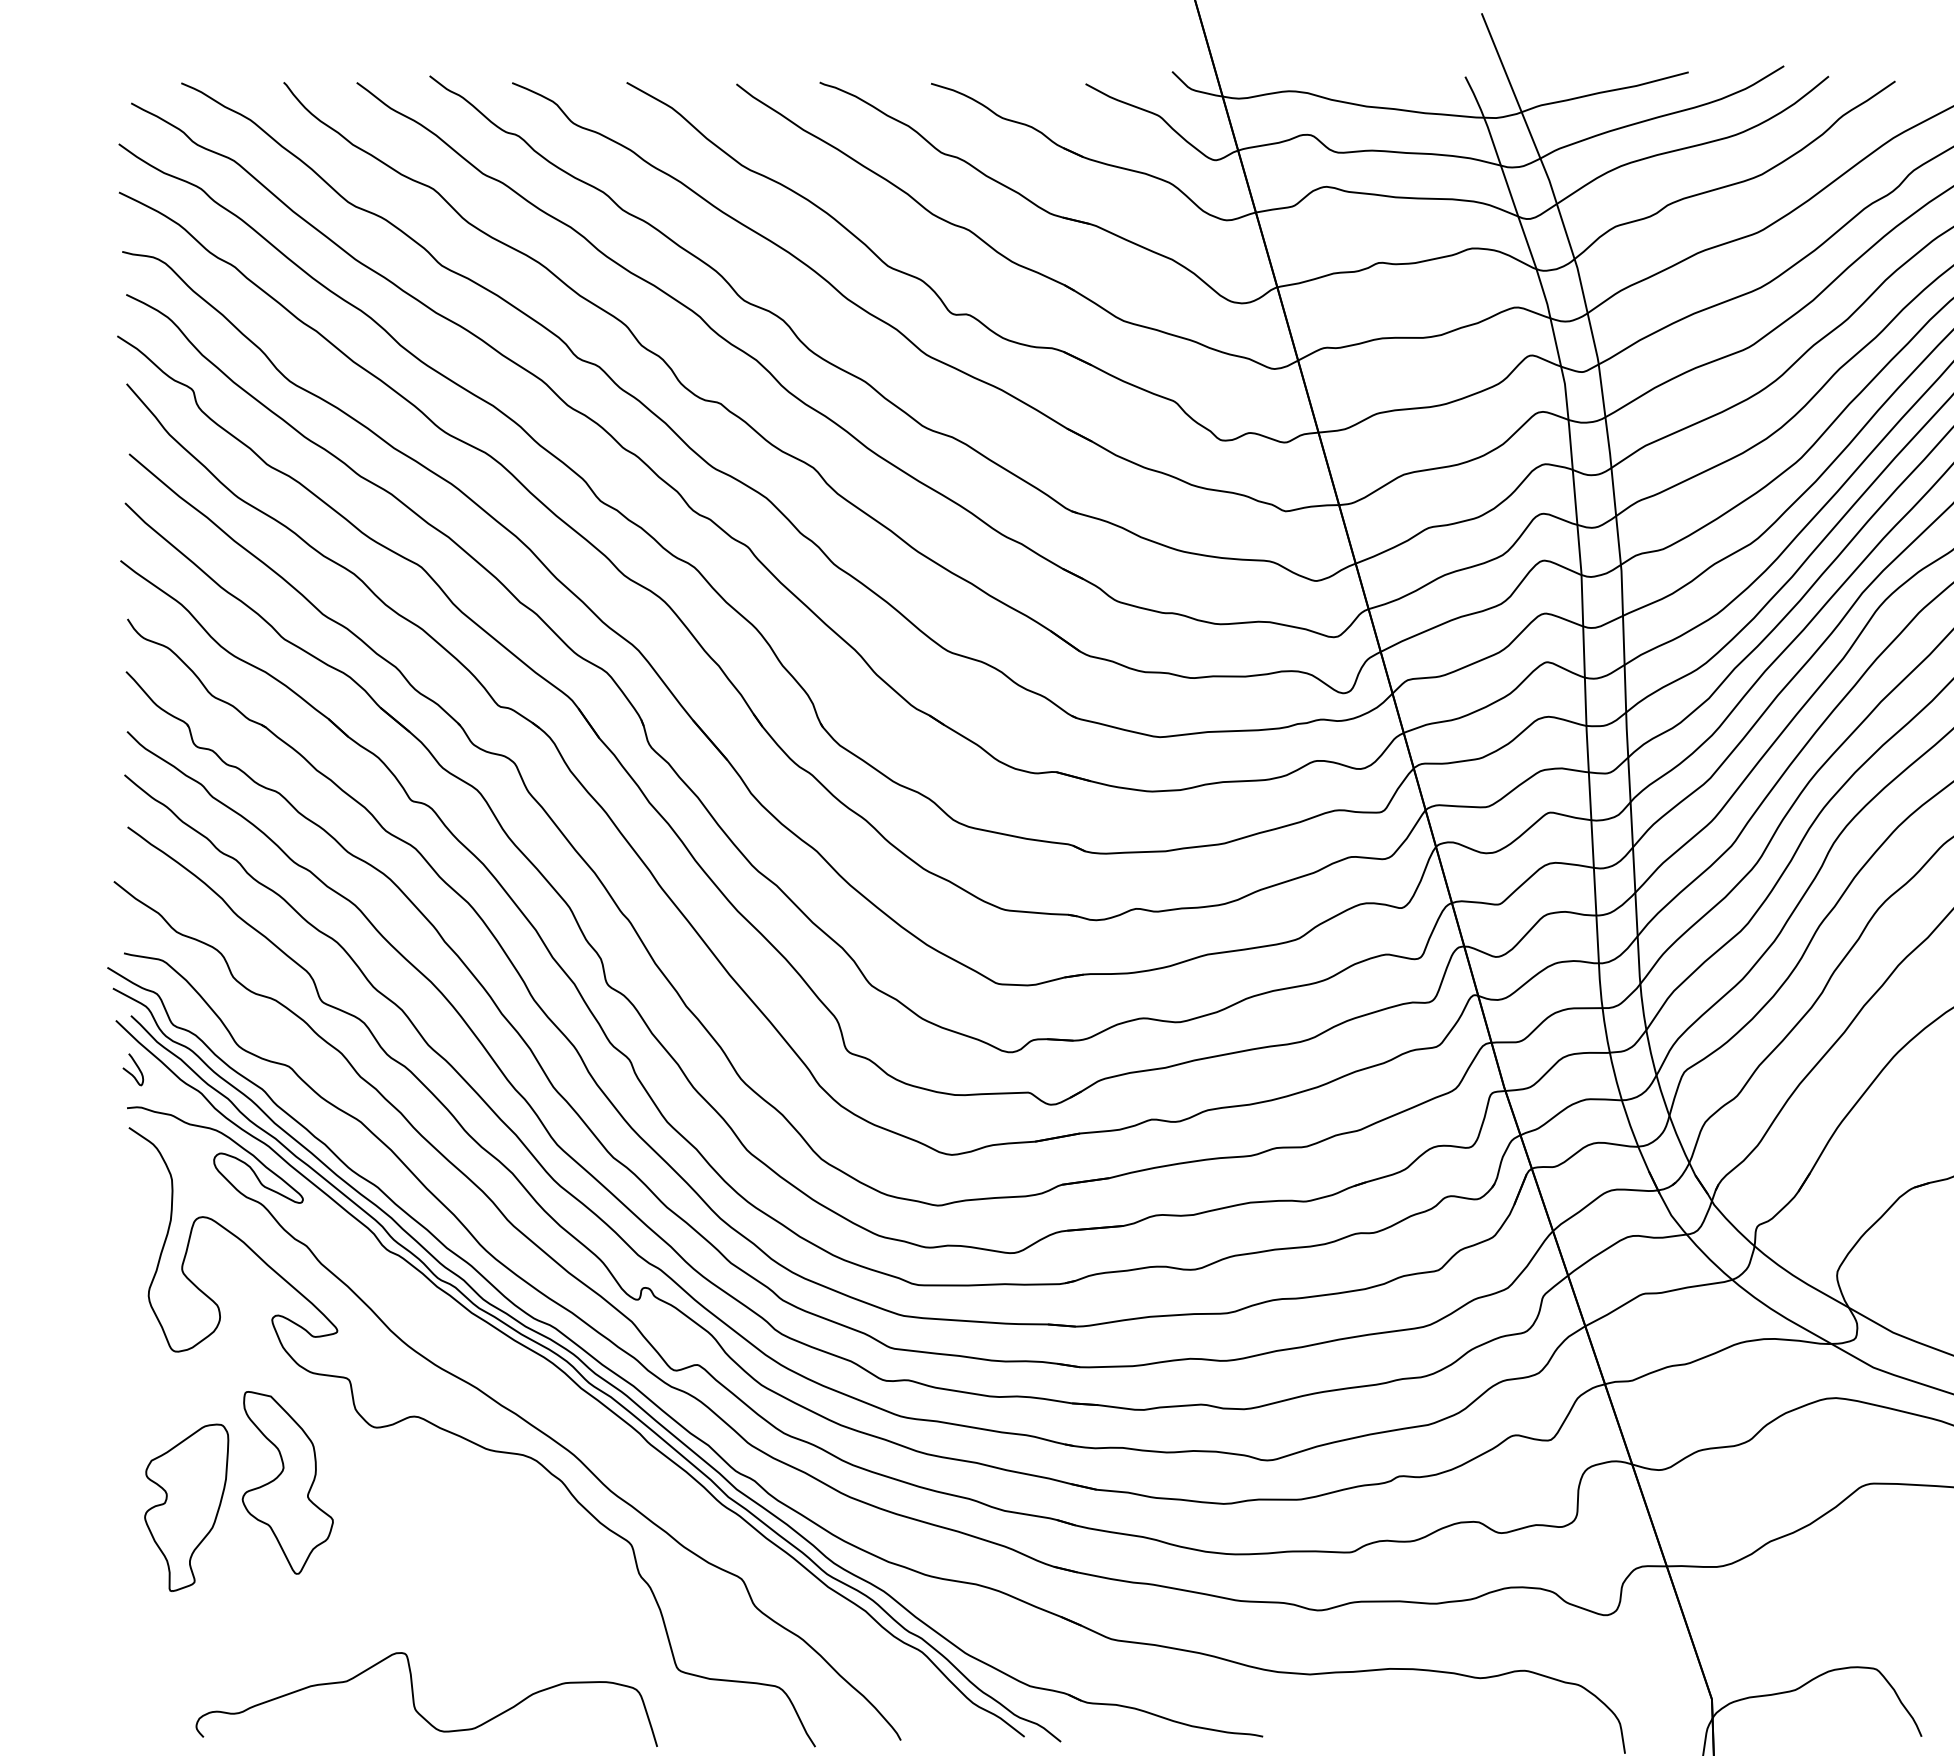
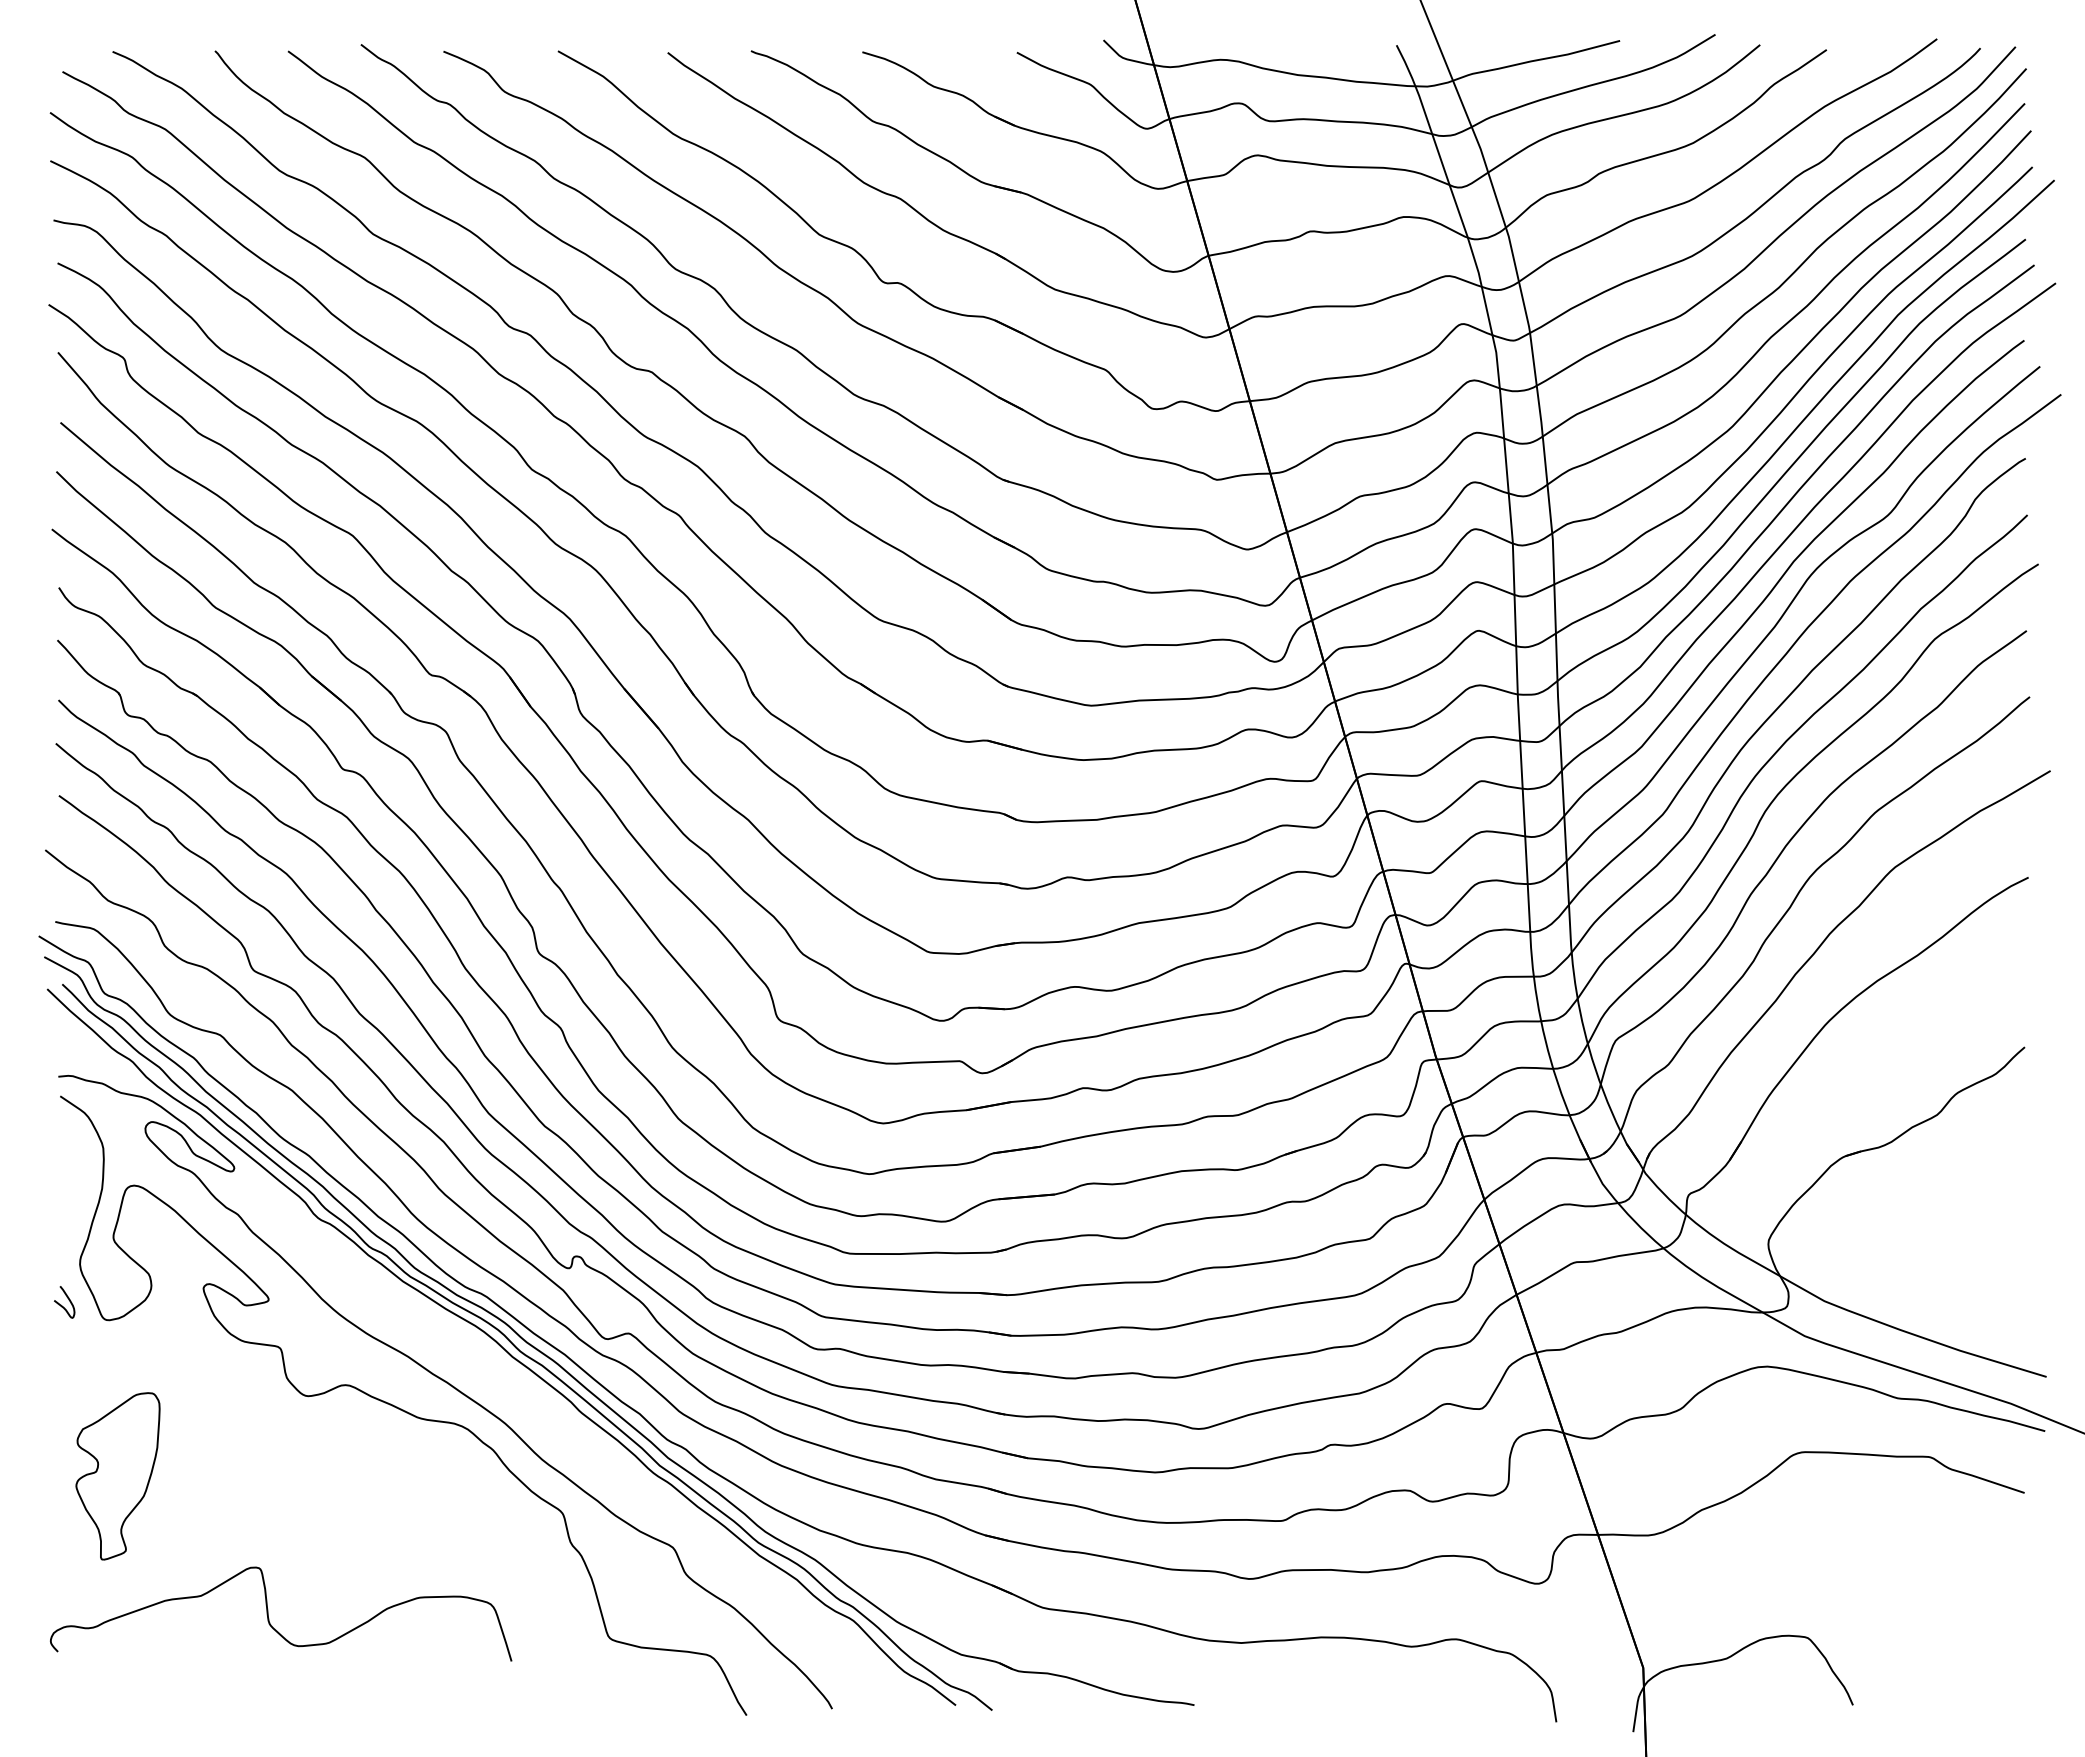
curve: (130, 1071) -> (61, 1304), moved
part: (288, 1482) -> (219, 1451), removed
curve: (414, 1698) -> (268, 1613), moved

